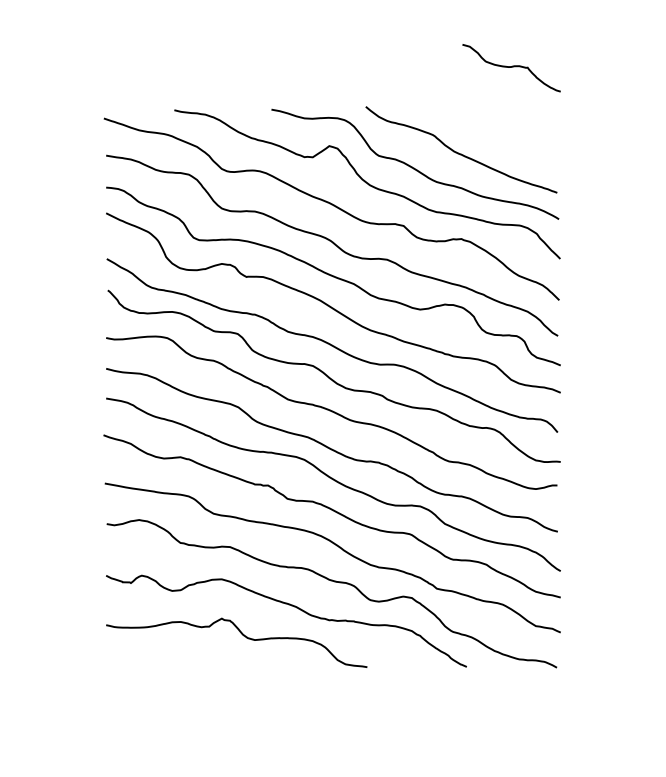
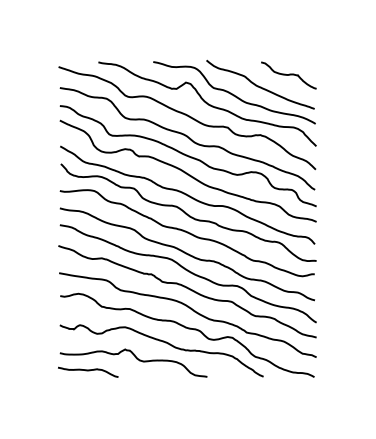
curve: (510, 68) -> (288, 75), moved
curve: (156, 657) -> (88, 371), added

